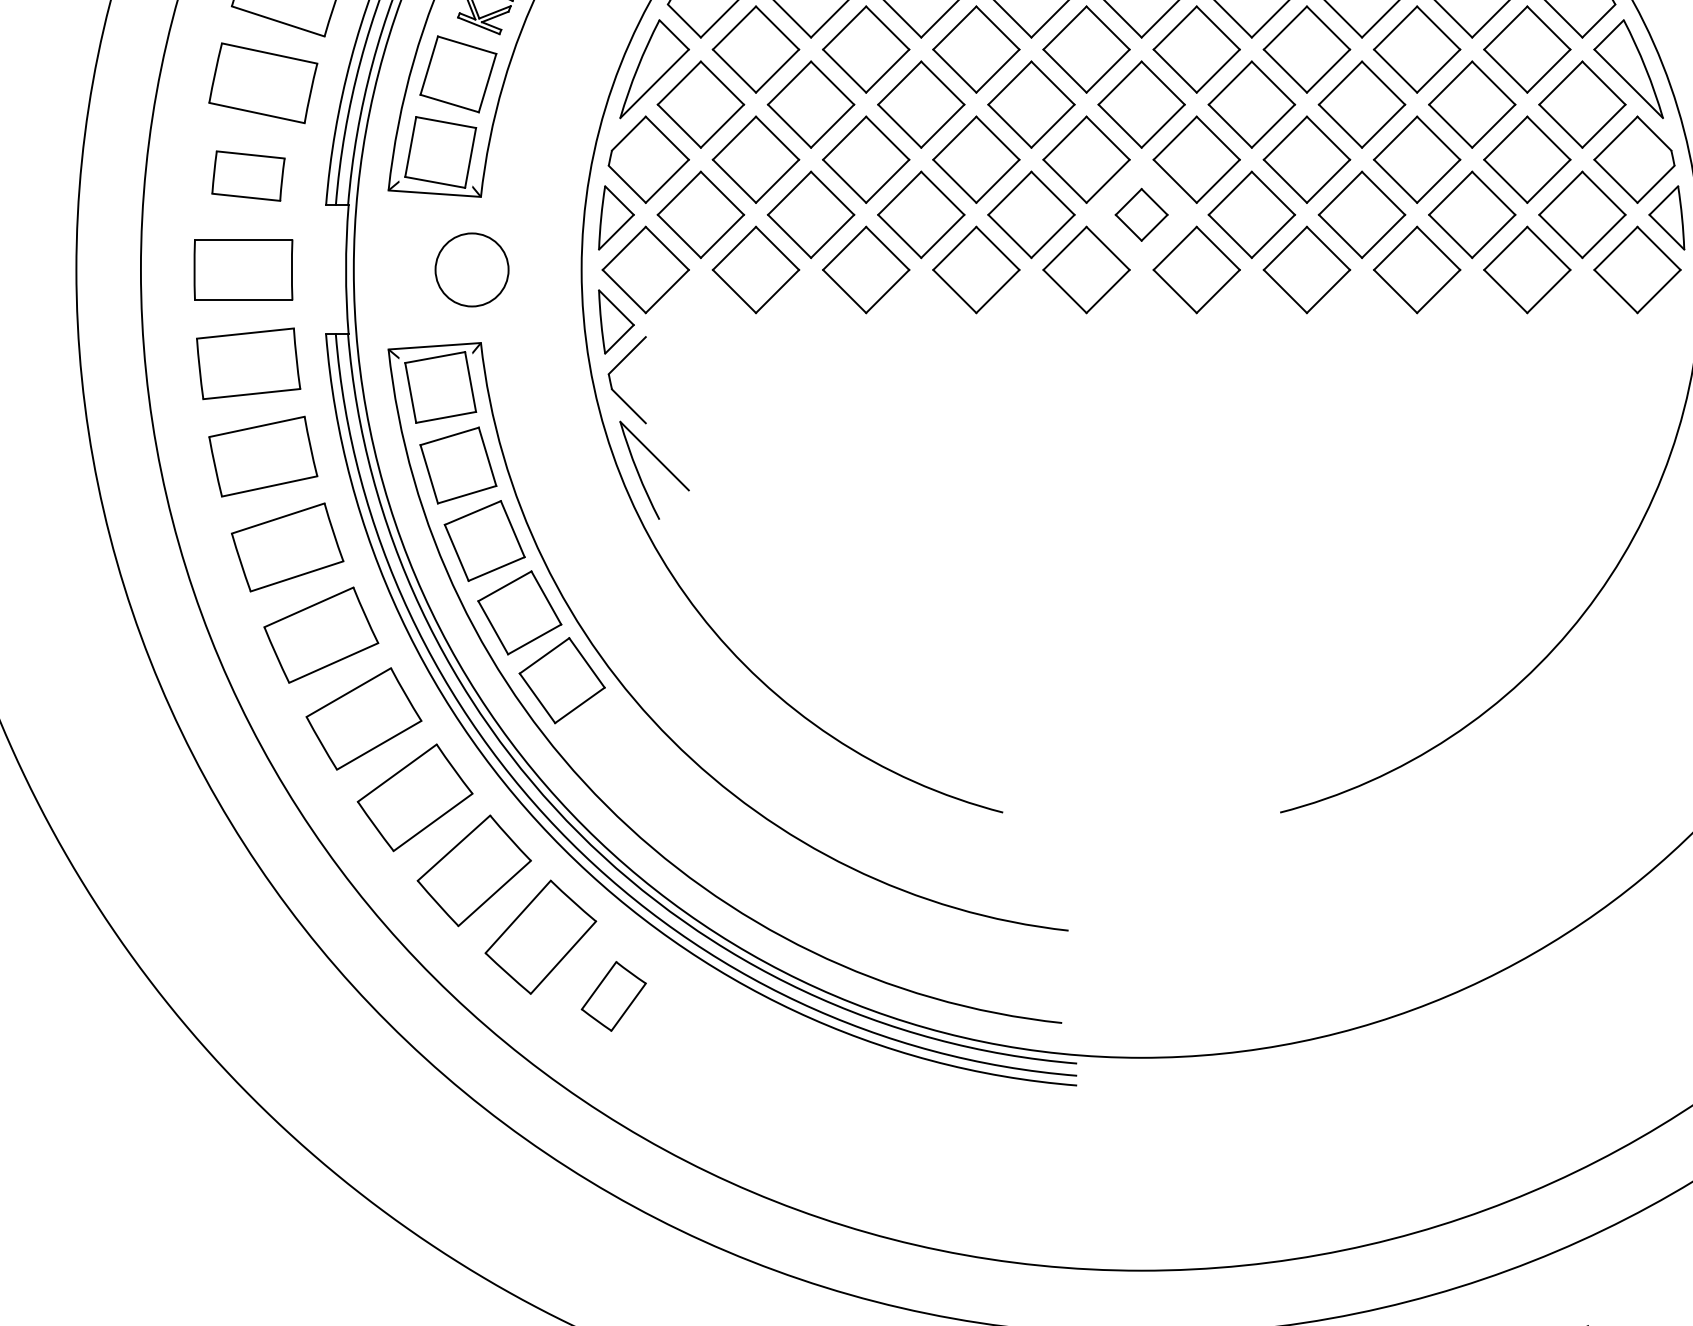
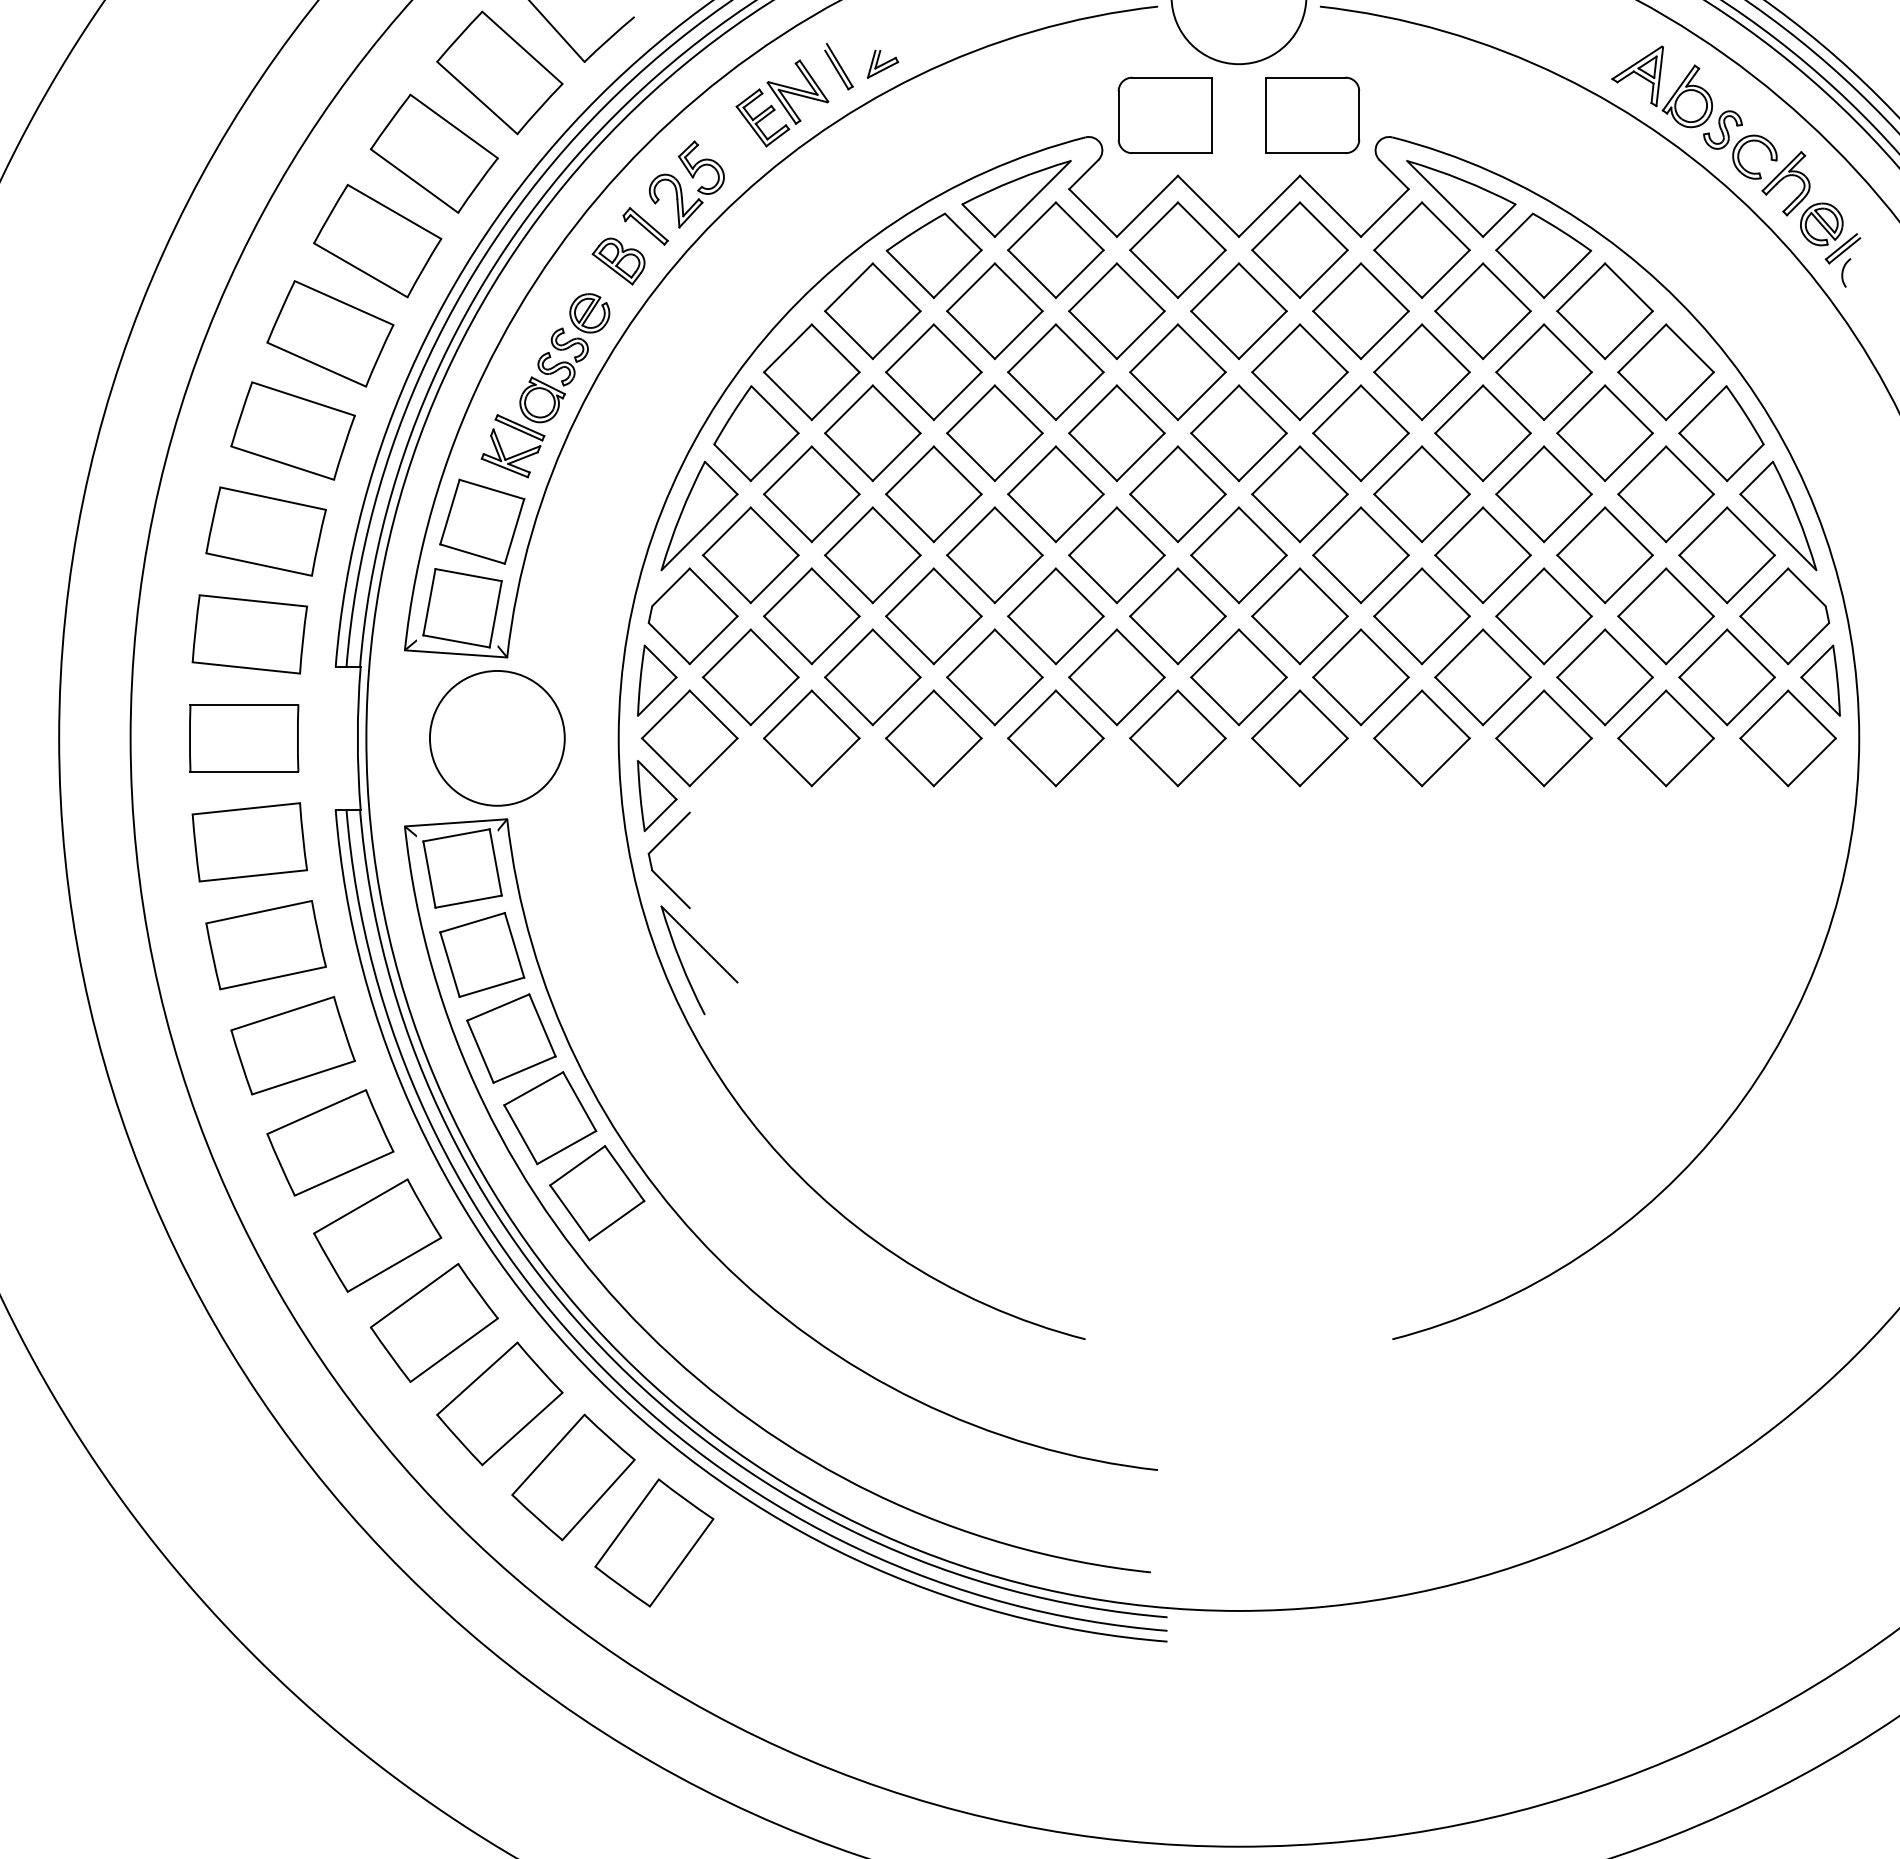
part: (248, 176) -> (249, 634), size x1.43
part: (1141, 215) -> (1238, 677), size x1.67
circle: (471, 269) -> (496, 737), size x1.67
part: (613, 996) -> (654, 1542), size x1.67

